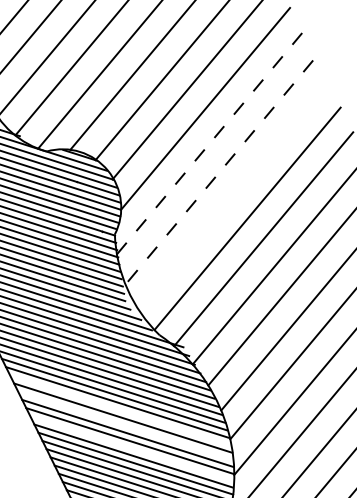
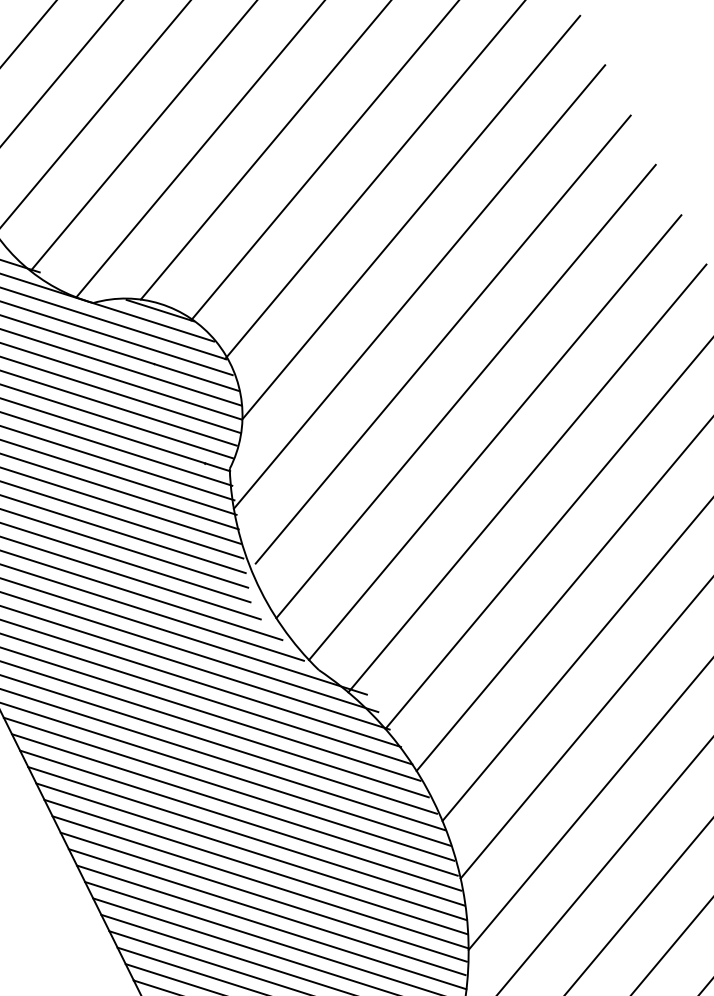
line: (209, 143) -> (419, 286), dashed -> solid
line: (221, 169) -> (443, 338), dashed -> solid
line: (232, 195) -> (465, 390), added
line: (120, 410) -> (240, 821), added
line: (125, 425) -> (250, 851), added
line: (131, 448) -> (262, 897), added

